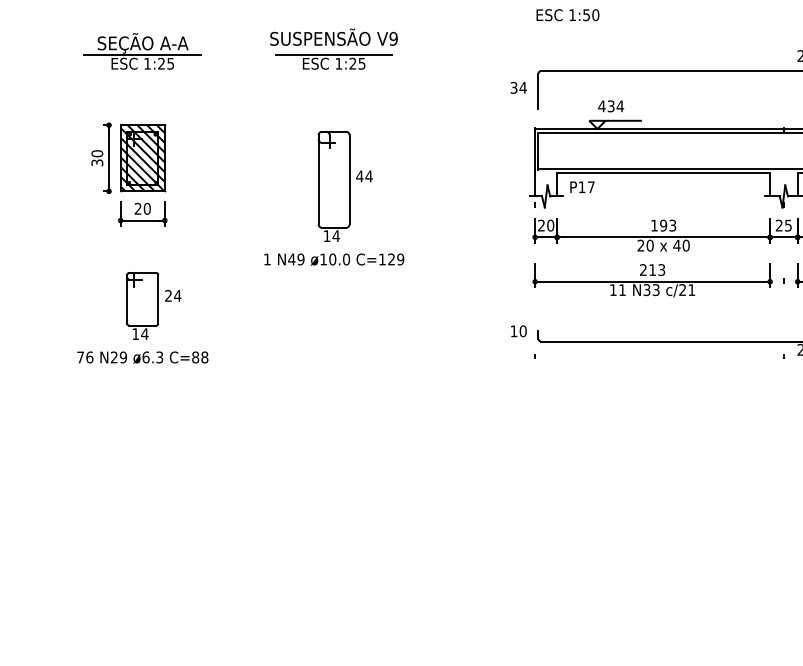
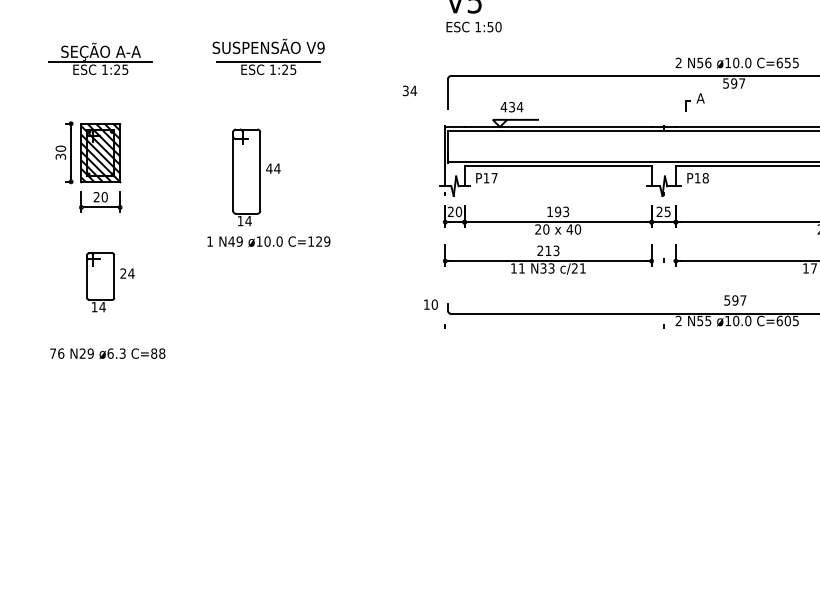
text: (518, 87) -> (409, 90), moved
part: (345, 186) -> (256, 177), moved
text: (142, 357) -> (107, 353), moved

